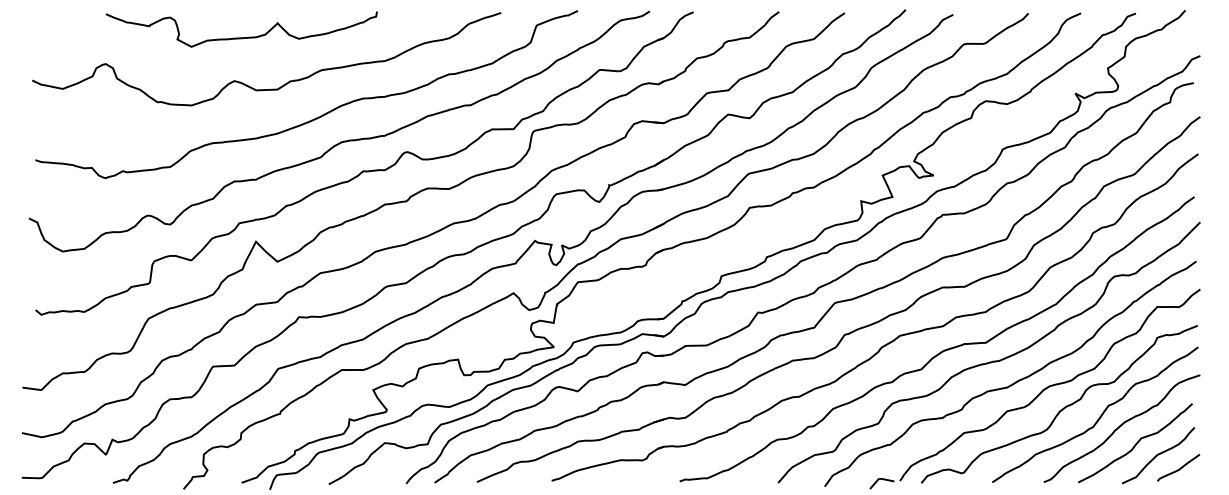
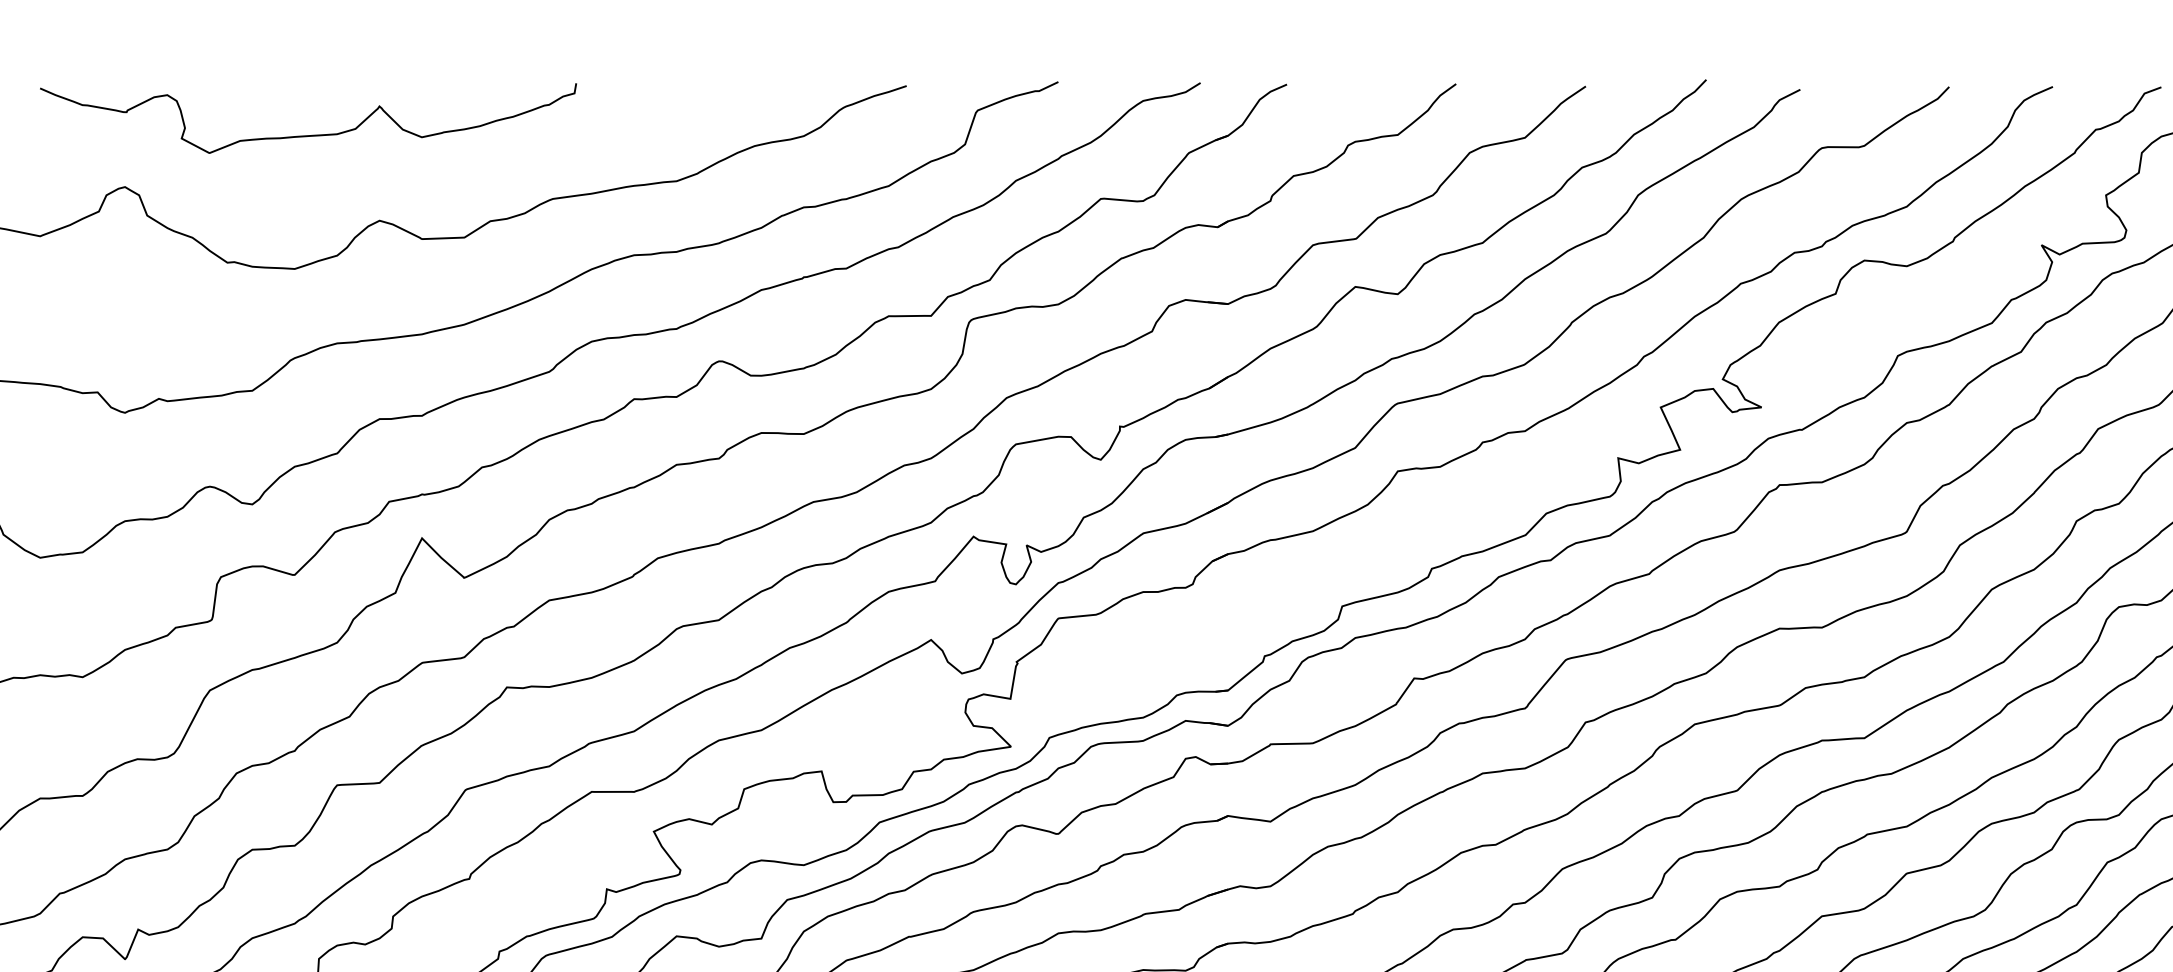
curve: (241, 37) -> (308, 134), moved

